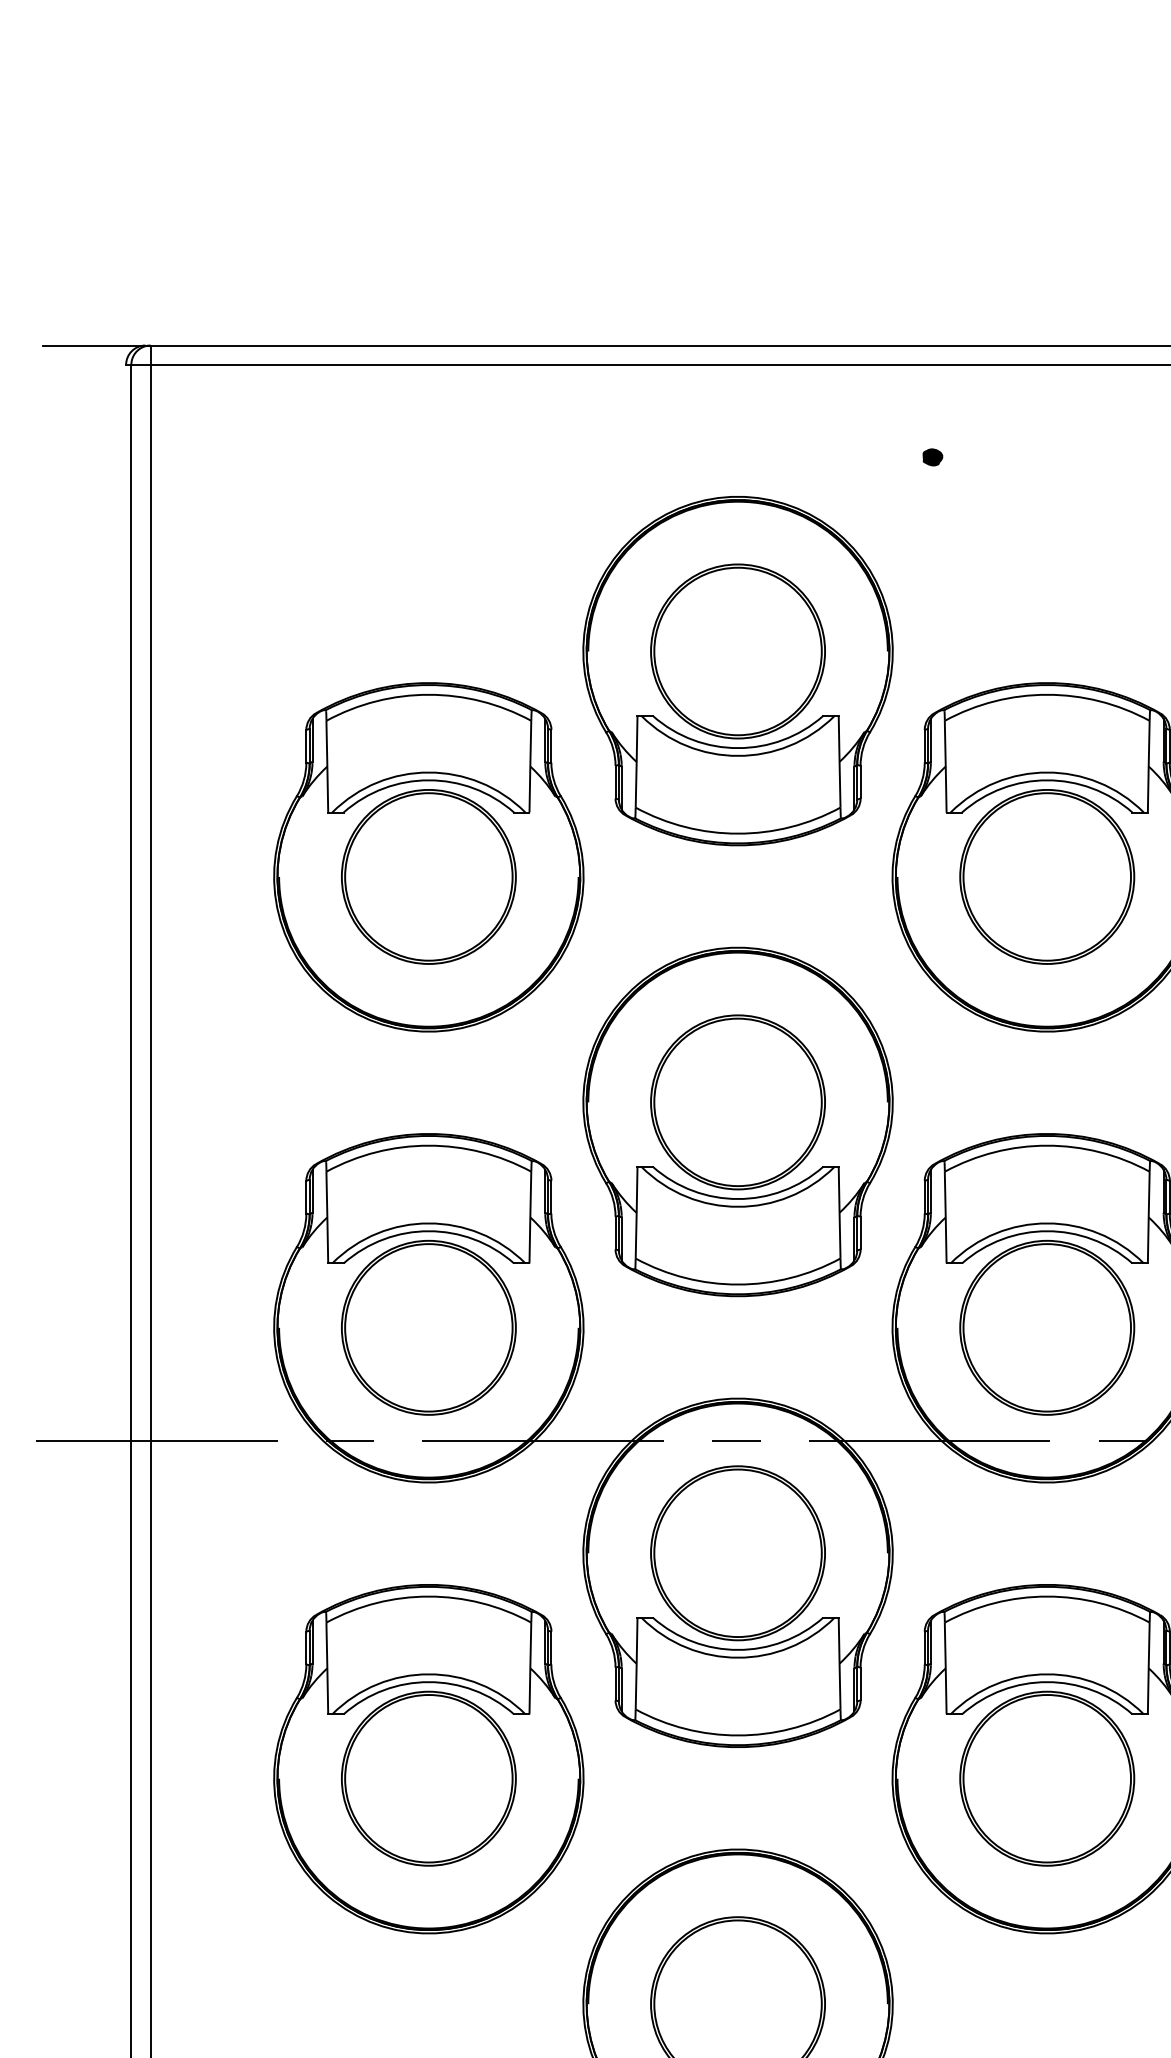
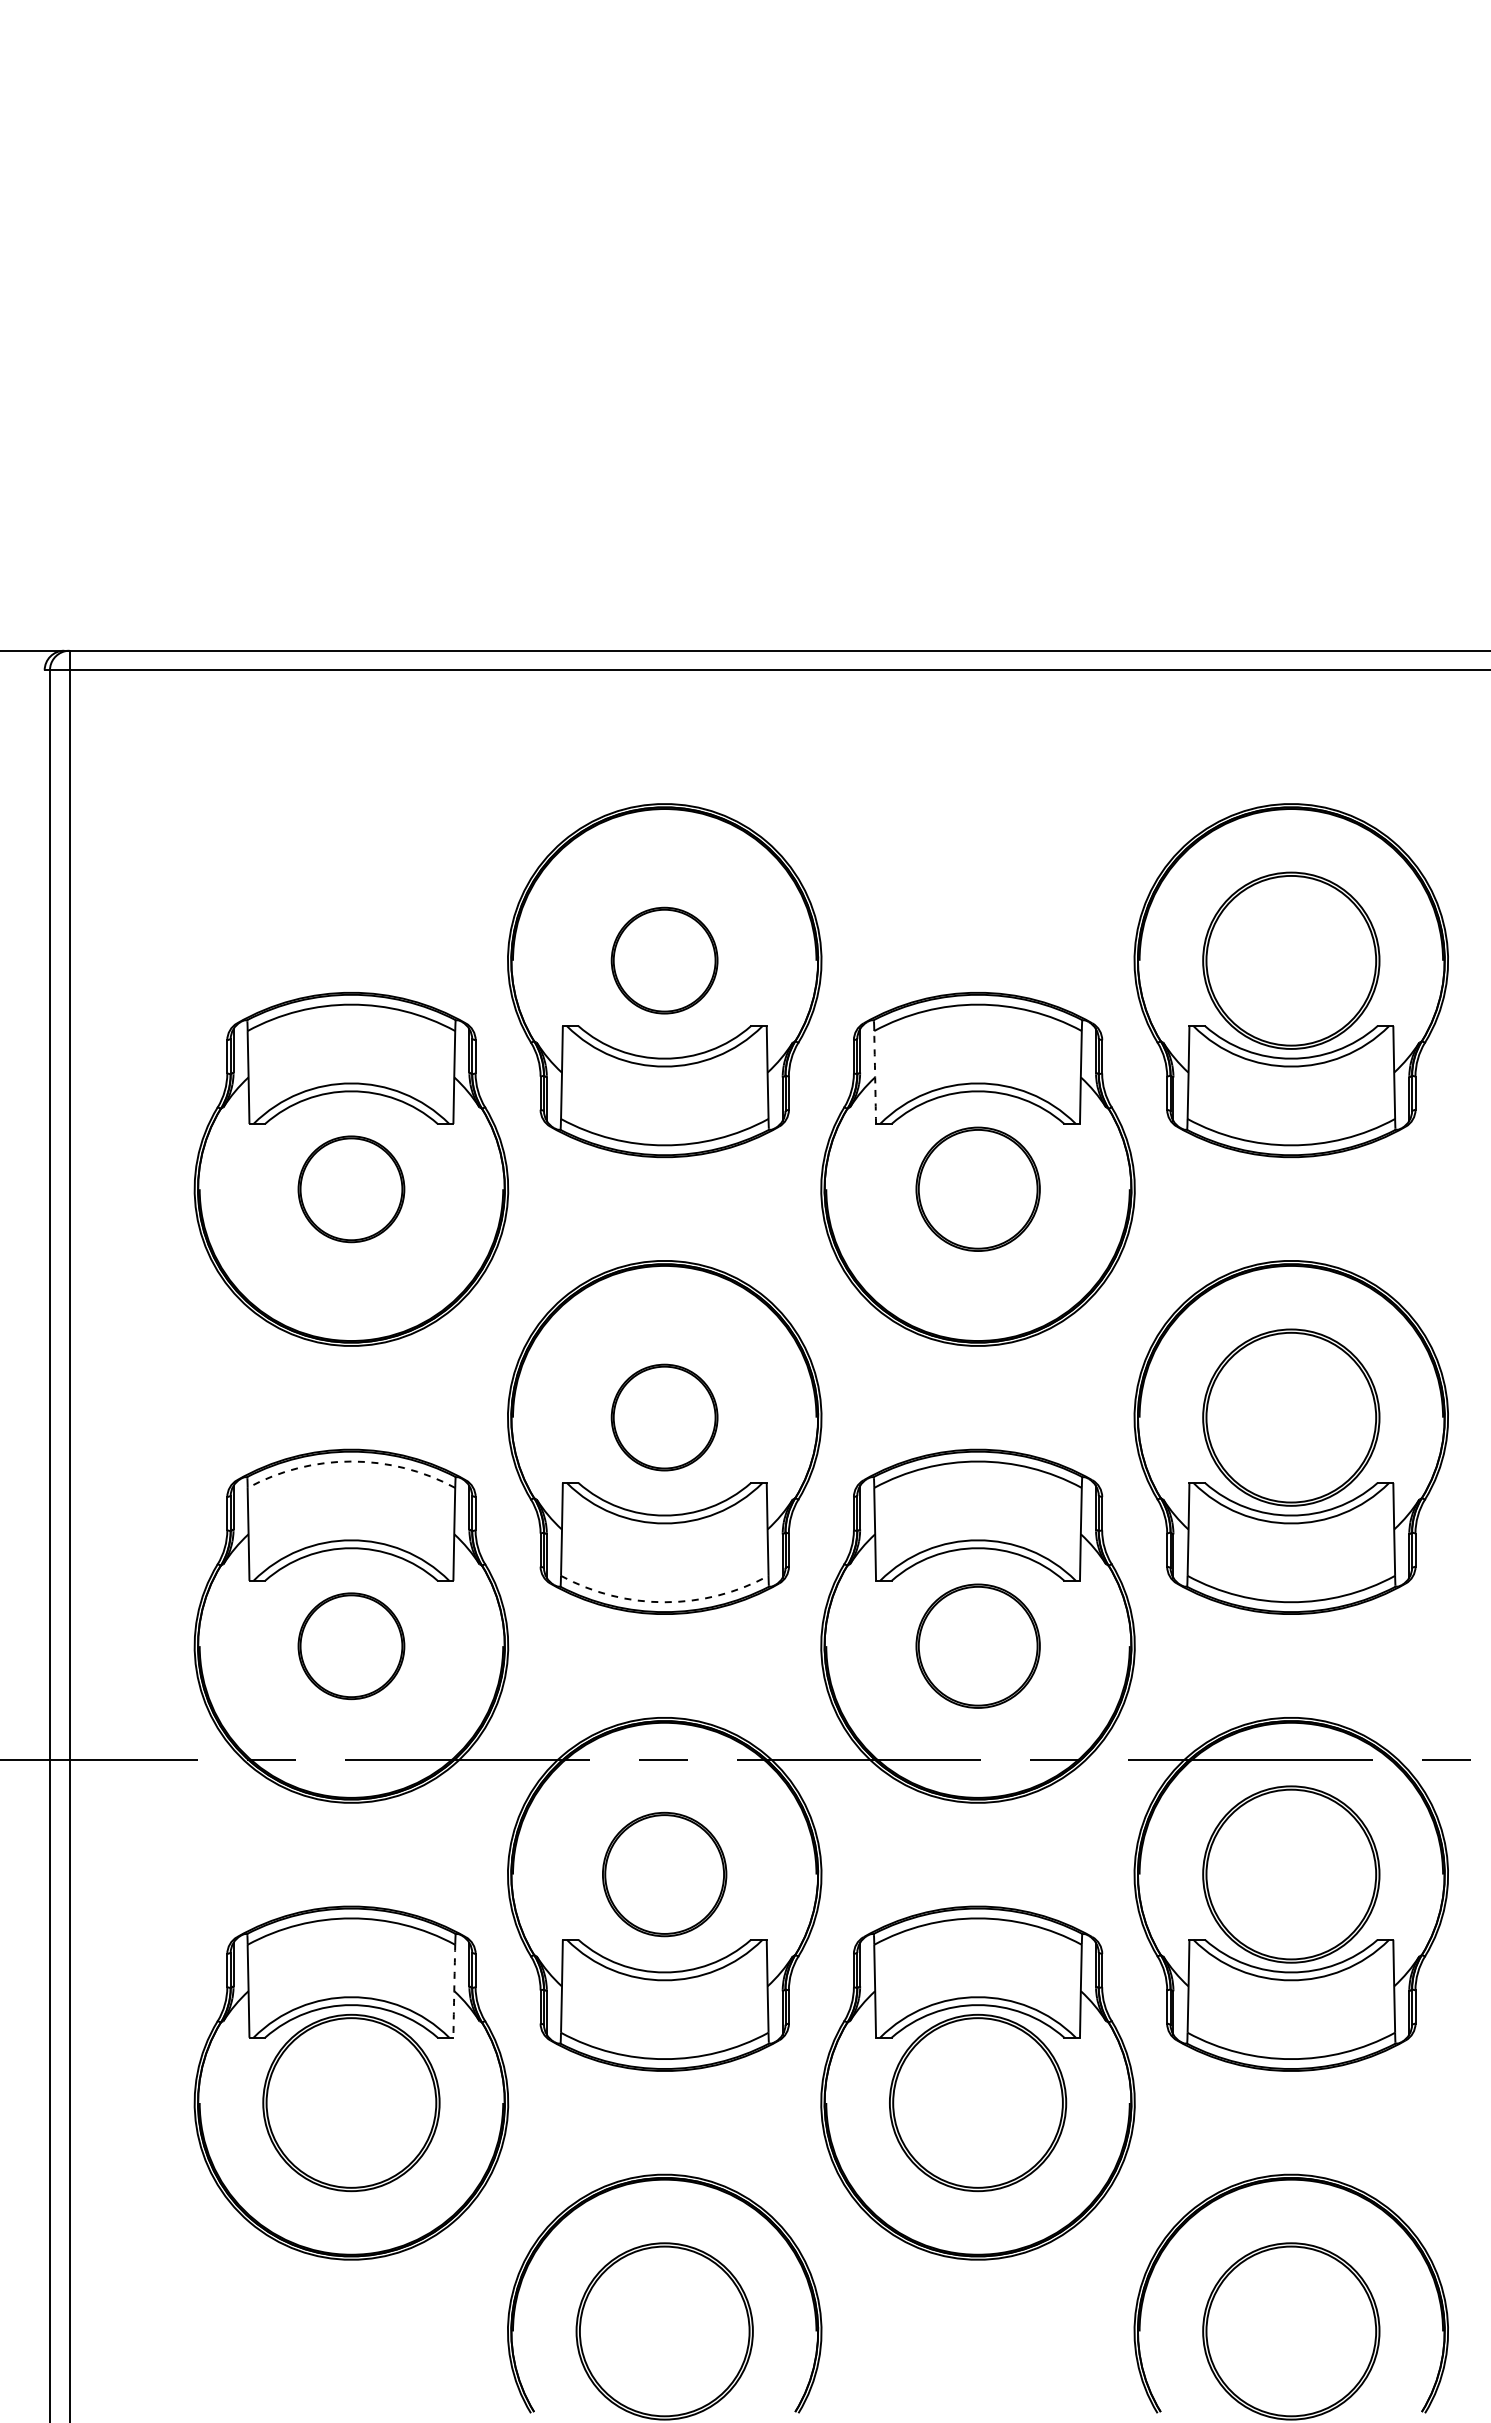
fill: (932, 457) -> (861, 764), removed
part: (737, 651) -> (664, 960), size x0.6
arc: (946, 766) -> (875, 1077), solid -> dashed
part: (428, 877) -> (351, 1189), size x0.6
part: (1047, 877) -> (978, 1189), size x0.7
part: (737, 1102) -> (664, 1417), size x0.6
arc: (428, 1145) -> (351, 1461), solid -> dashed
arc: (737, 1284) -> (664, 1602), solid -> dashed
part: (428, 1328) -> (351, 1646), size x0.6
part: (1047, 1328) -> (978, 1646), size x0.7
part: (737, 1553) -> (664, 1874), size x0.7
arc: (530, 1668) -> (454, 1991), solid -> dashed

